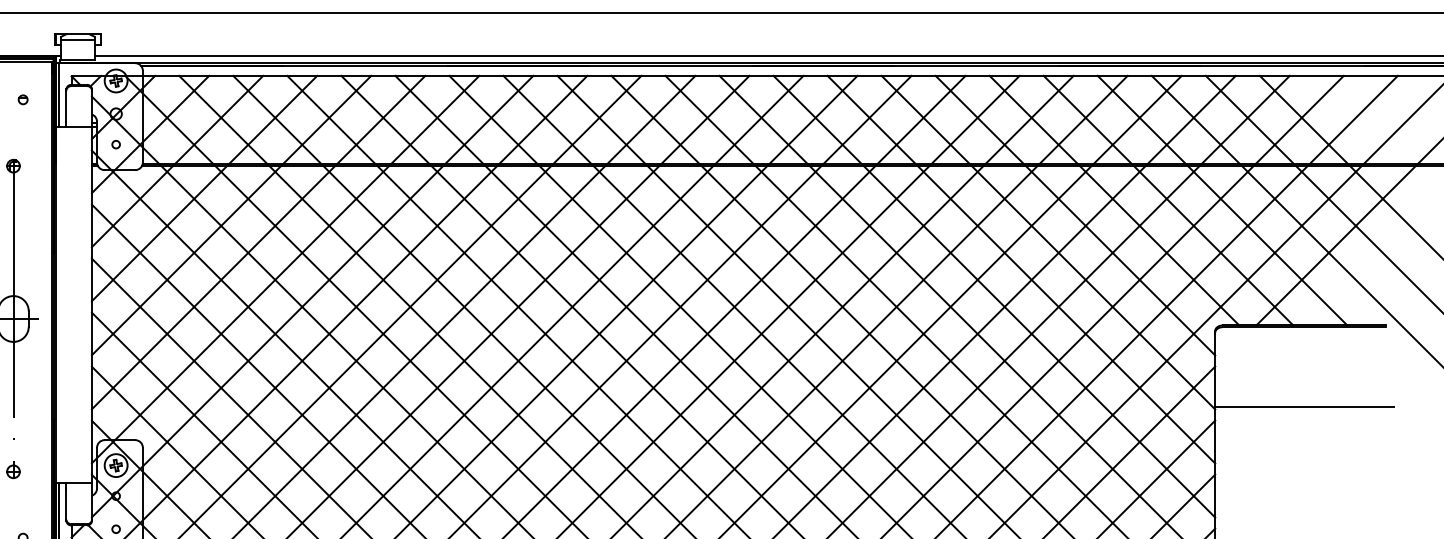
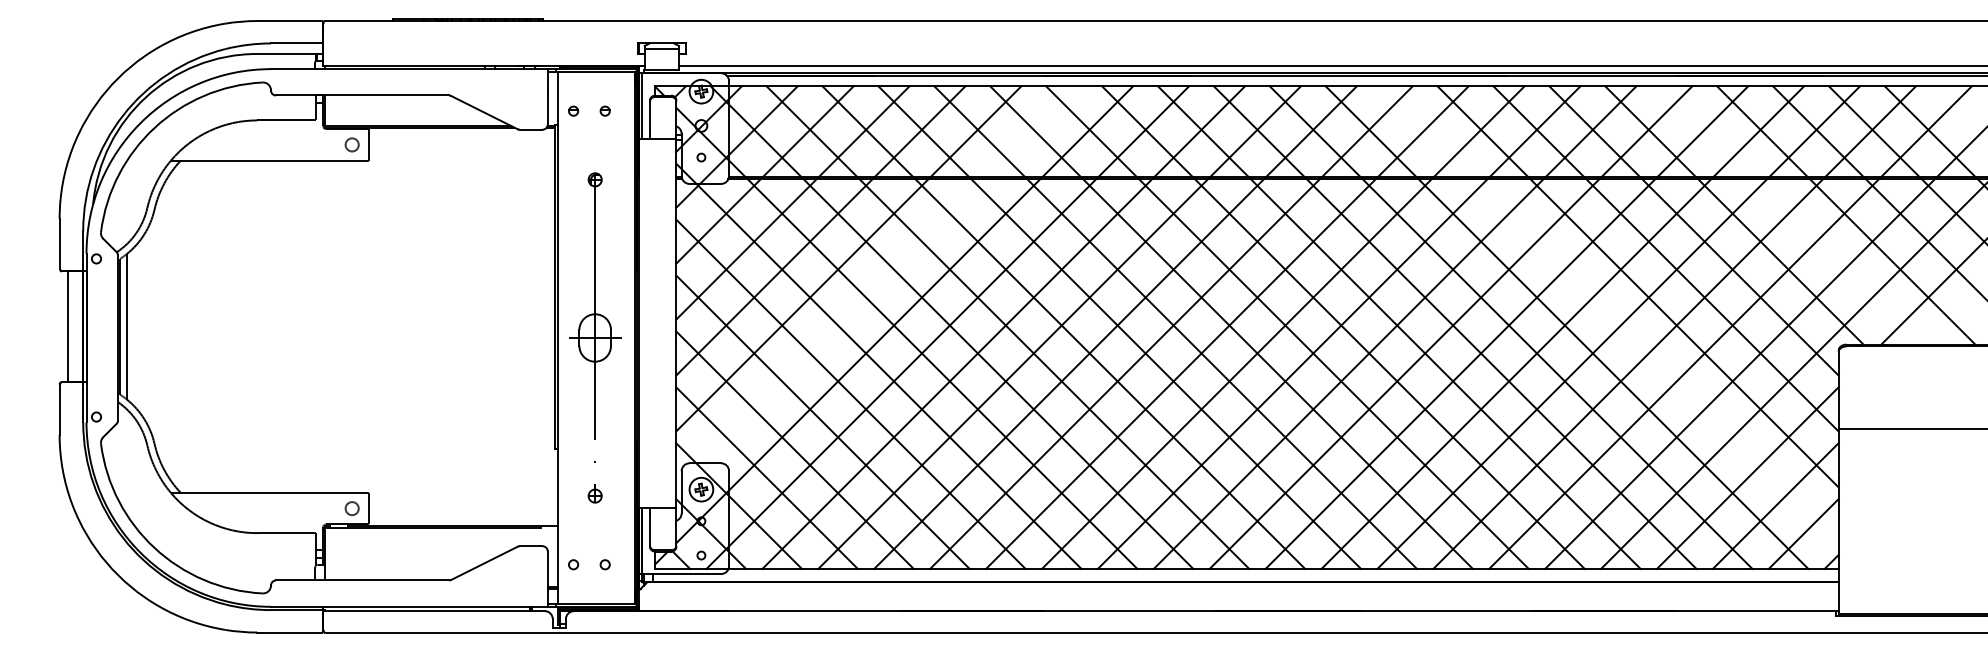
line: (1168, 200) -> (1790, 215), removed
line: (285, 269) -> (876, 286), removed
line: (993, 296) -> (1609, 314), removed

